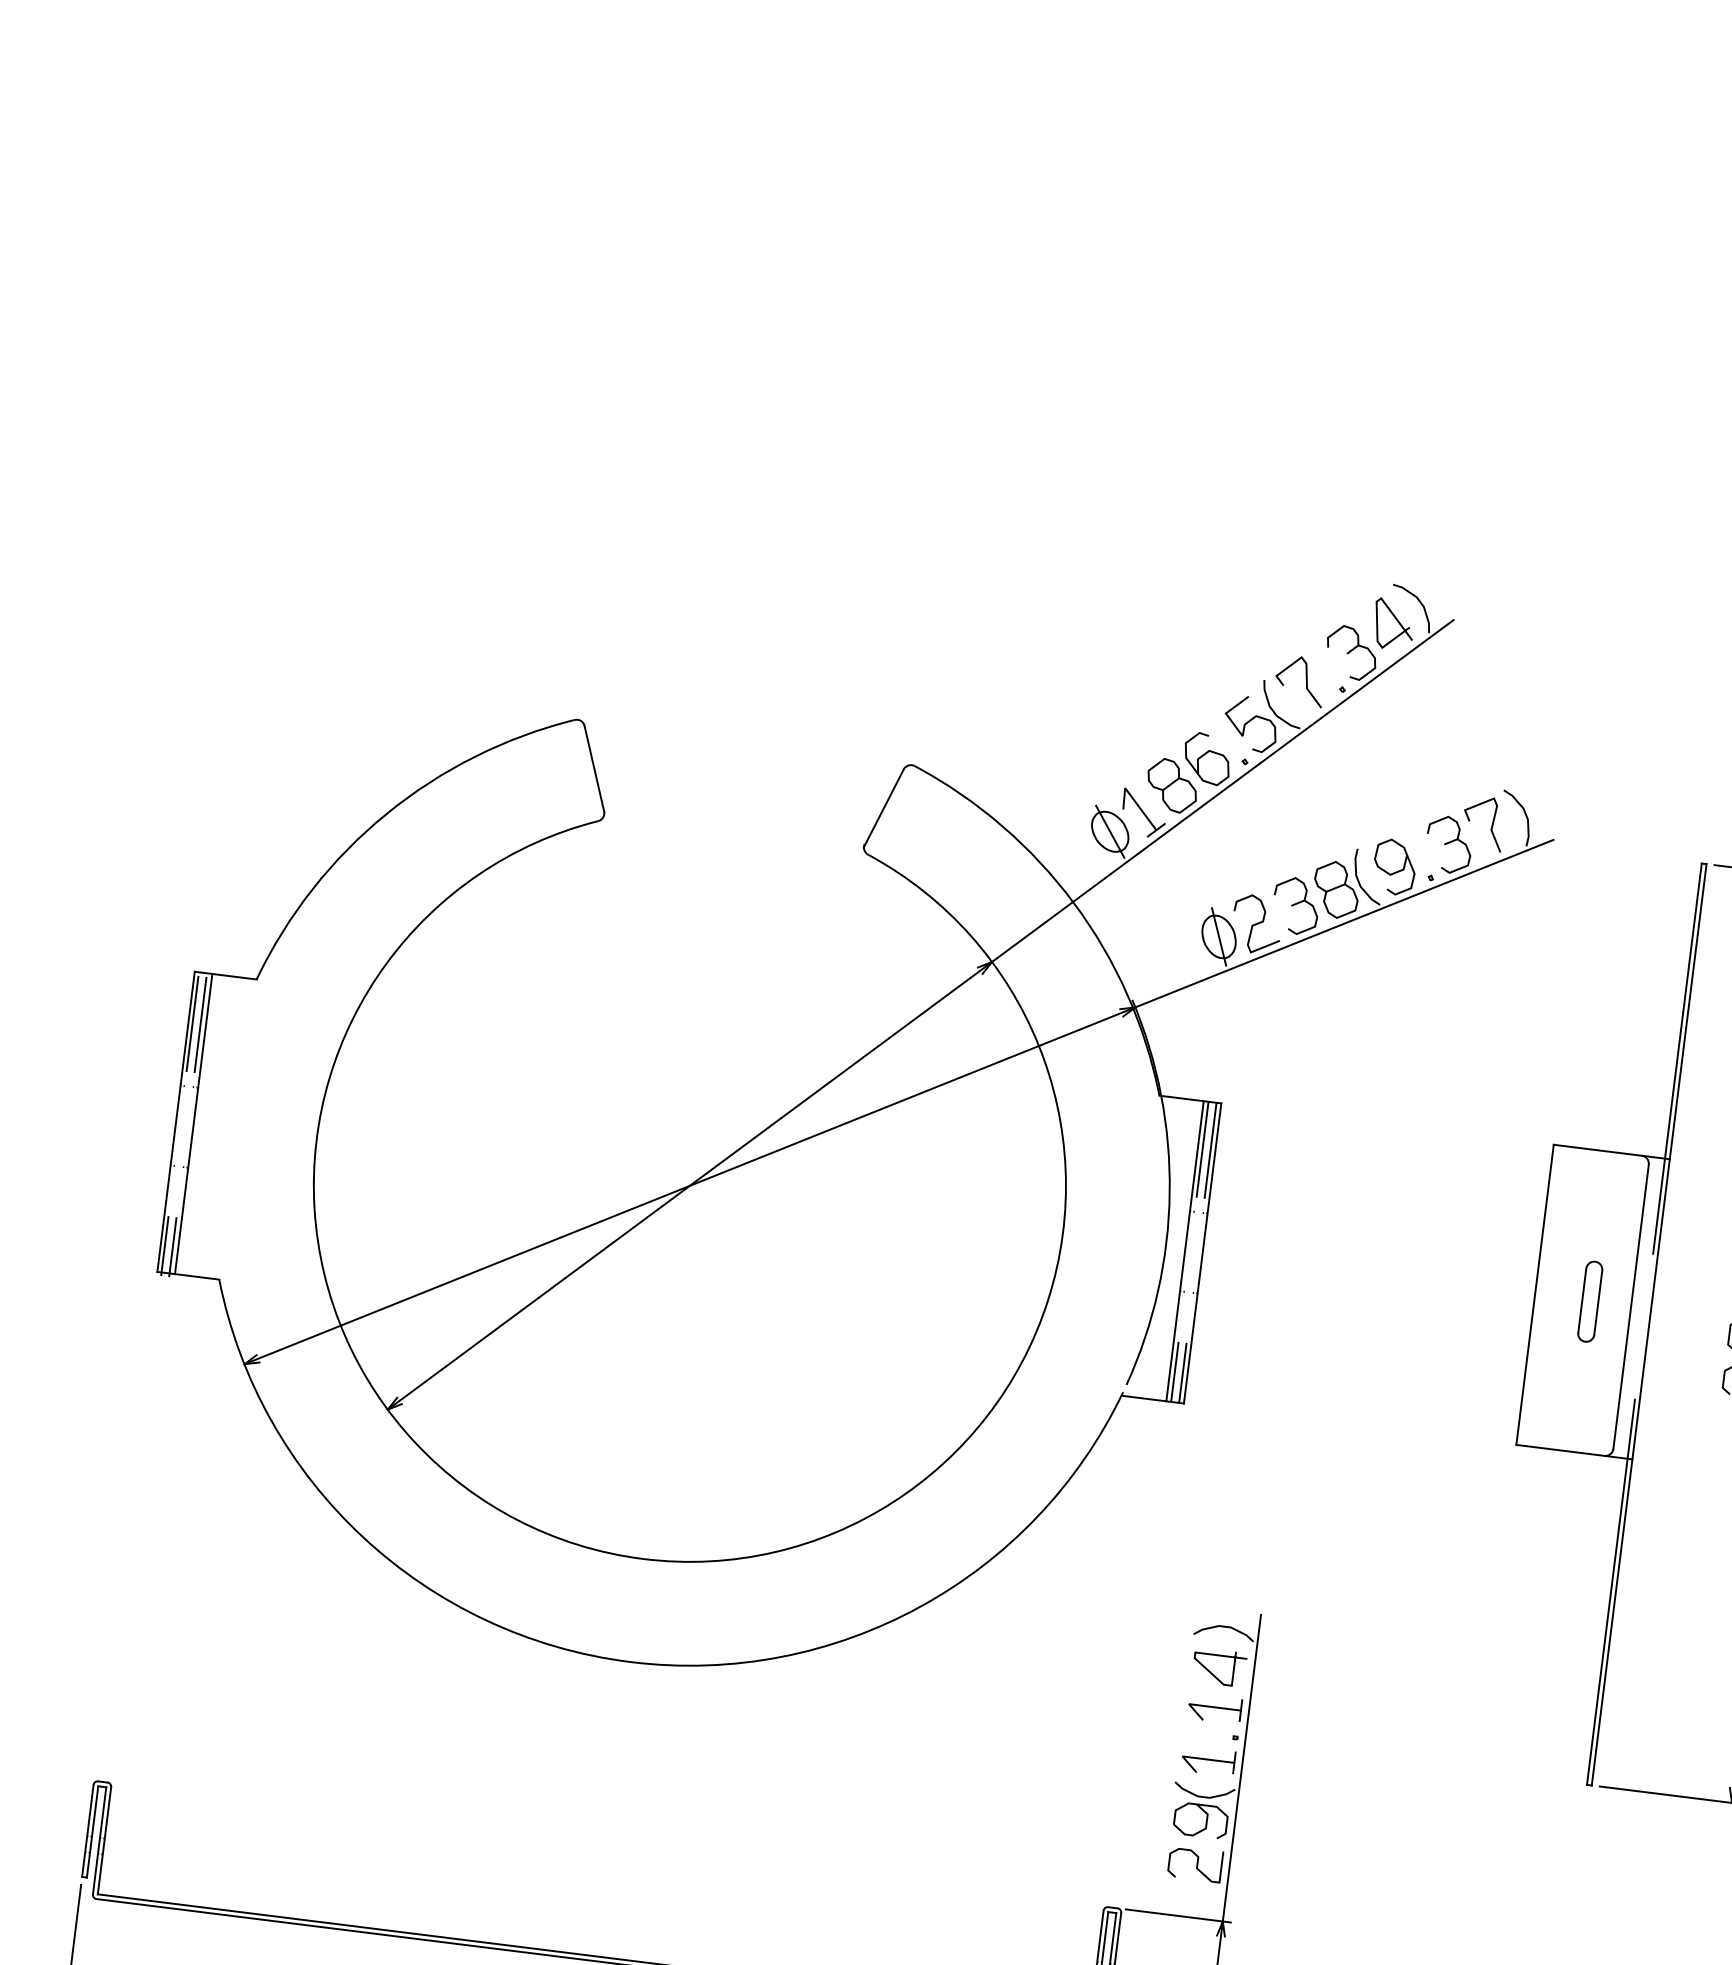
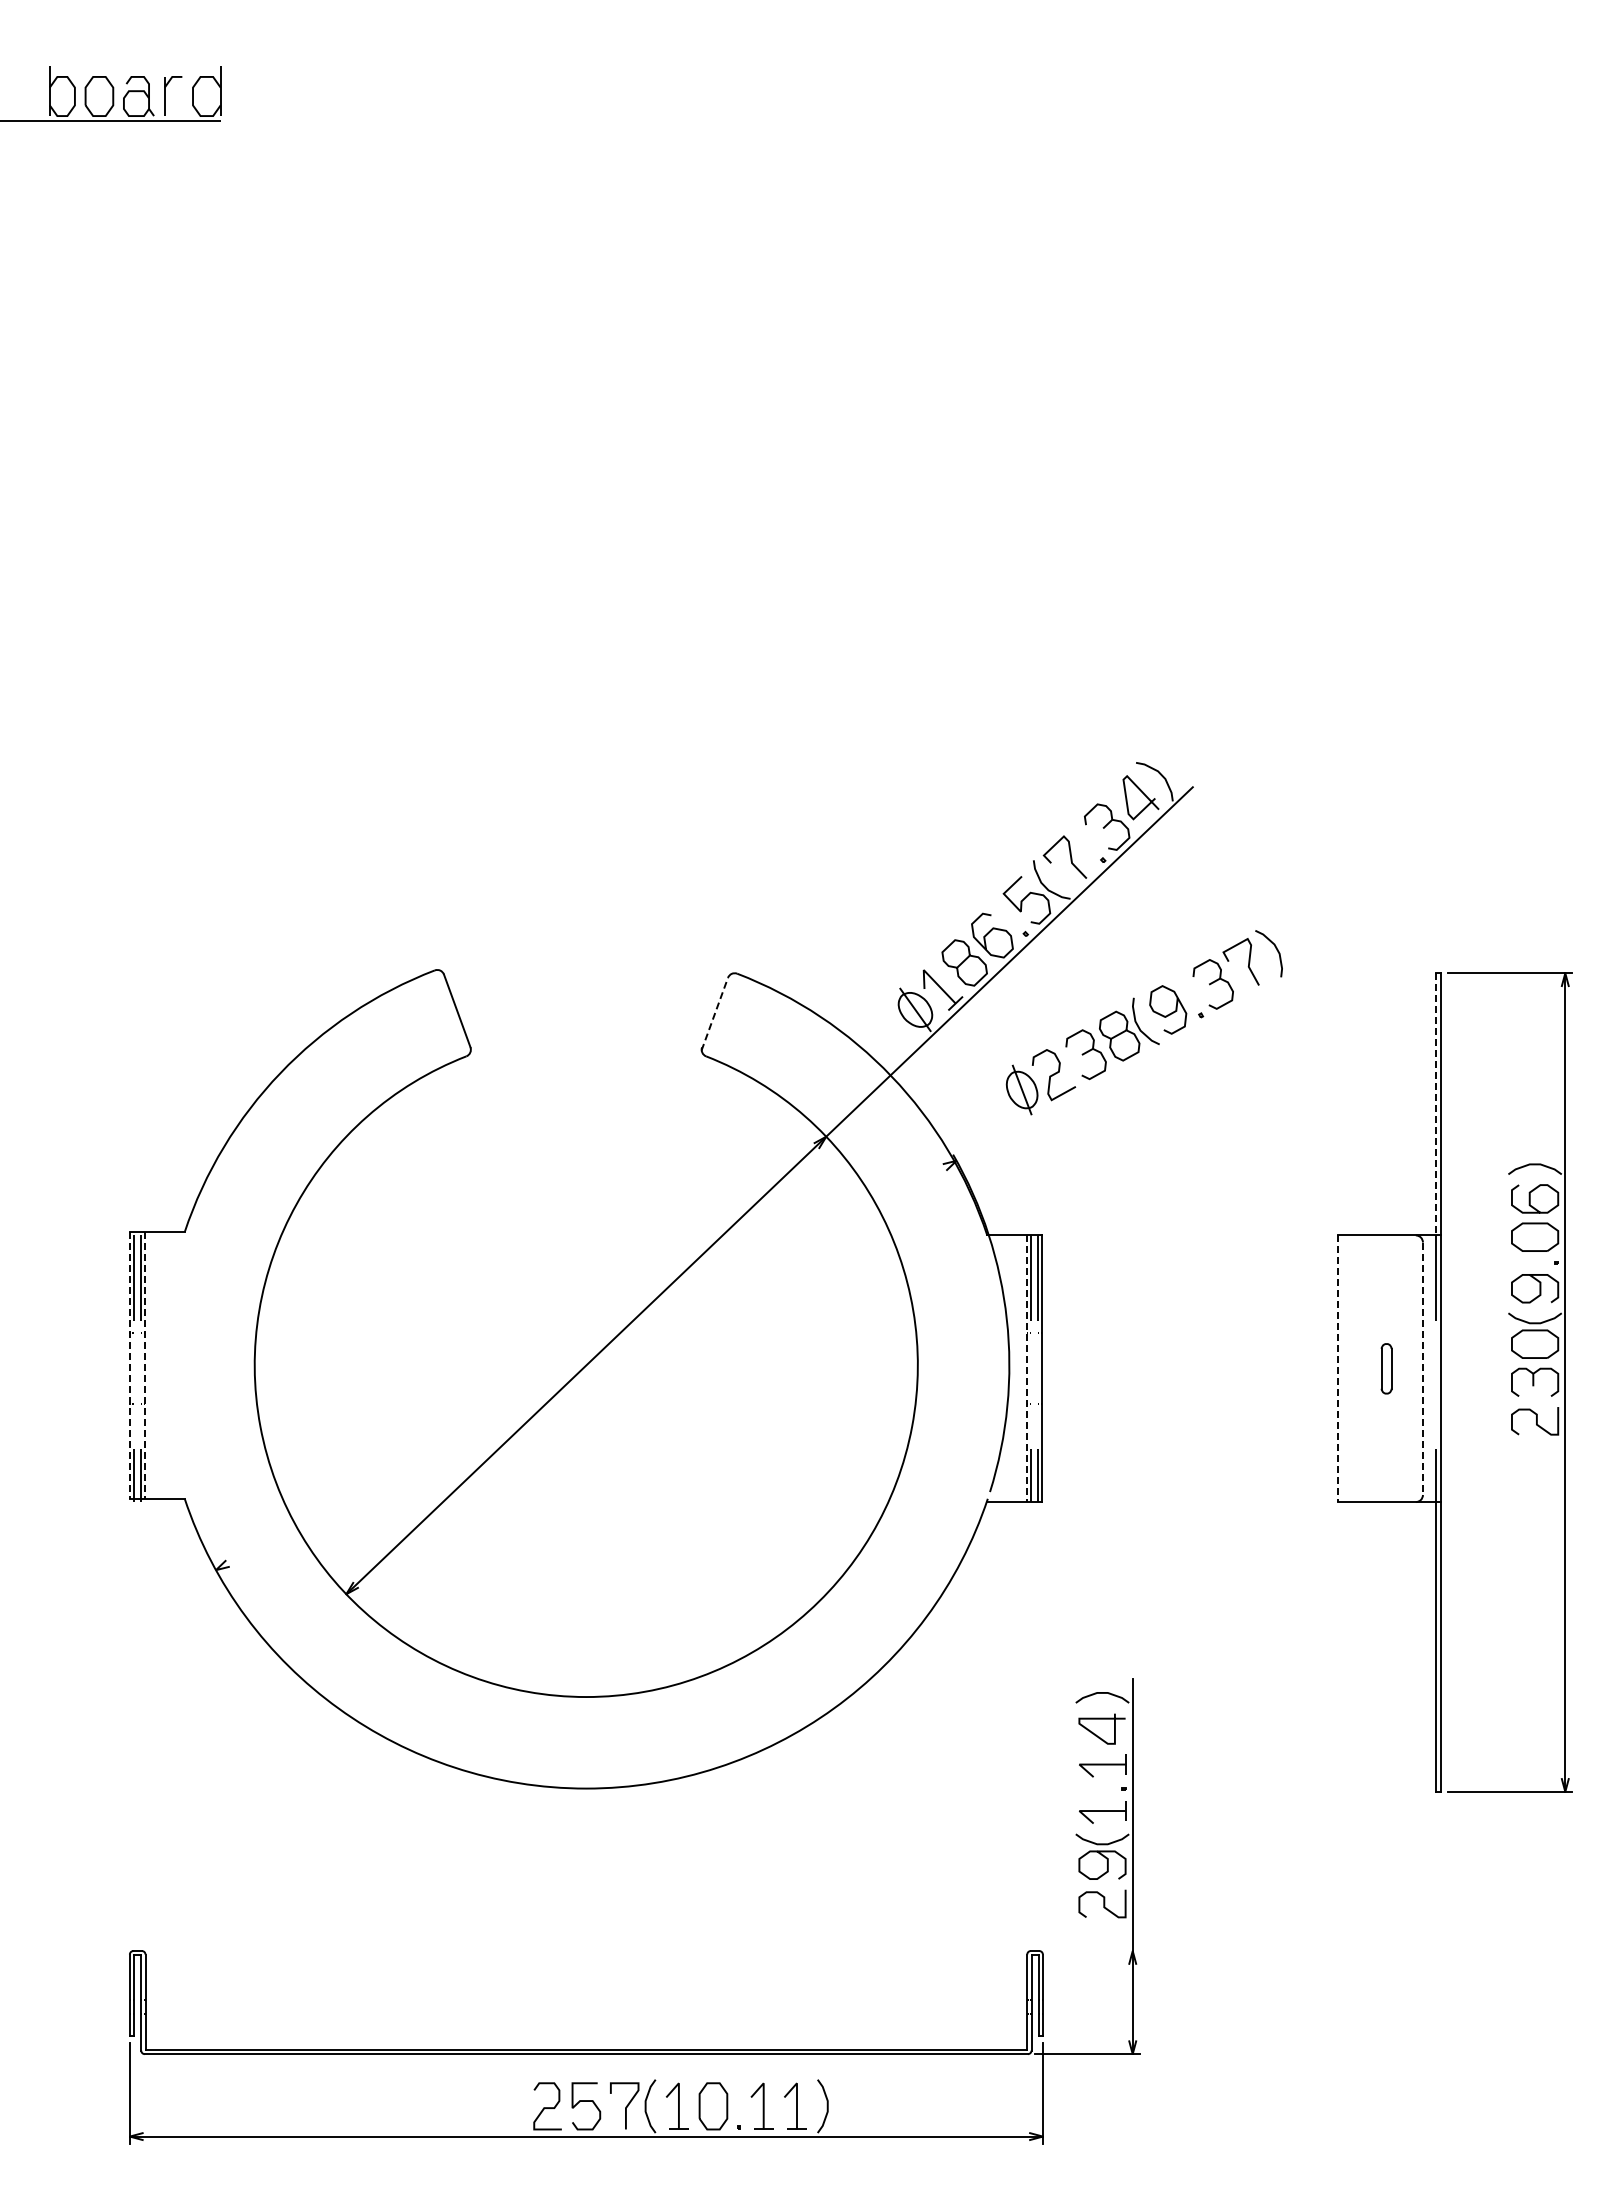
line: (883, 808) -> (714, 1014), solid -> dashed
line: (1683, 1011) -> (1436, 1104), solid -> dashed
line: (899, 1102) -> (760, 1269), removed
line: (175, 1121) -> (129, 1365), solid -> dashed
line: (193, 1124) -> (145, 1365), solid -> dashed
line: (1184, 1252) -> (1026, 1369), solid -> dashed
line: (1534, 1295) -> (1337, 1369), solid -> dashed
part: (1590, 1301) -> (1386, 1368), size x0.7
line: (1630, 1307) -> (1422, 1369), solid -> dashed
line: (1177, 1916) -> (1092, 1951), removed

